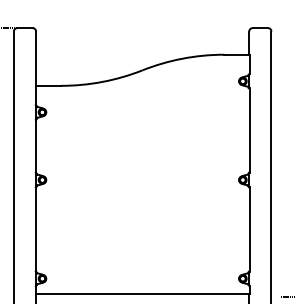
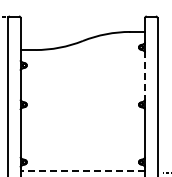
line: (250, 131) -> (145, 76), solid -> dashed
line: (141, 294) -> (82, 171), solid -> dashed

